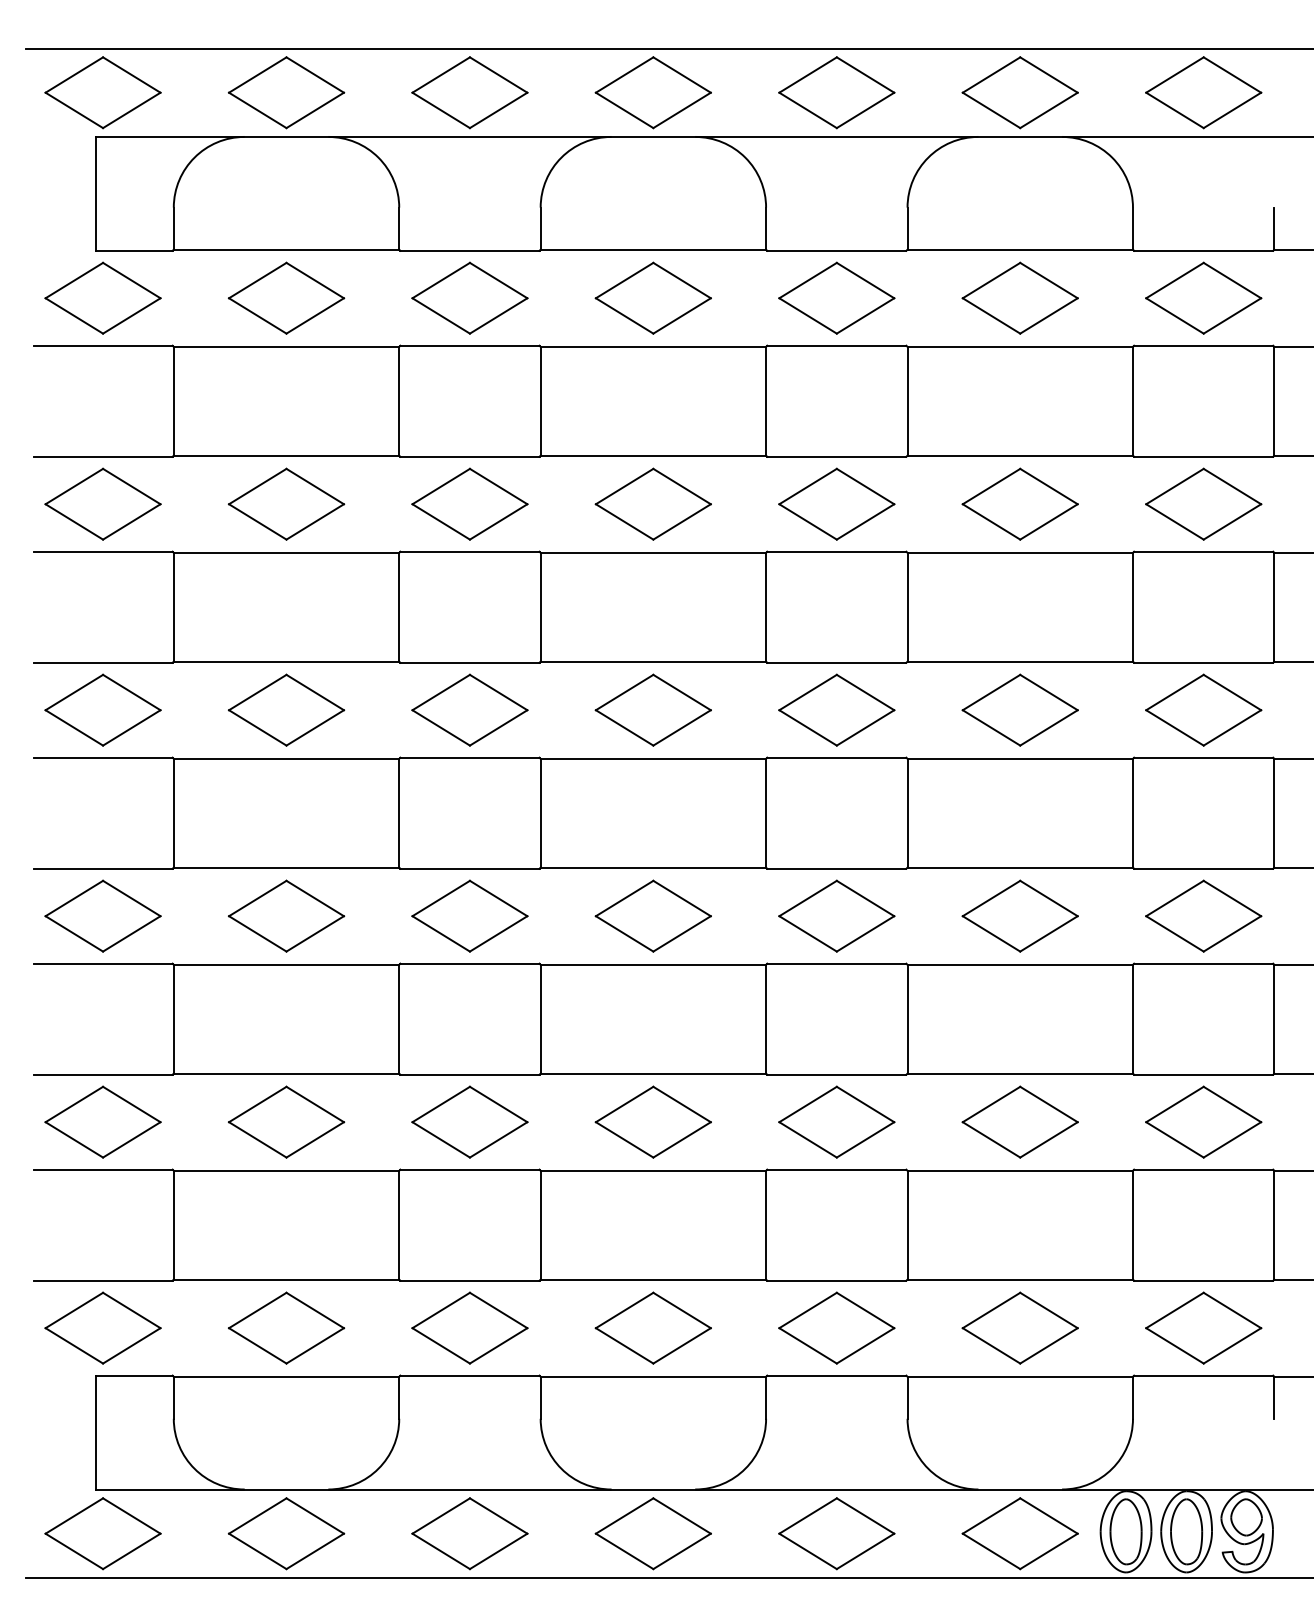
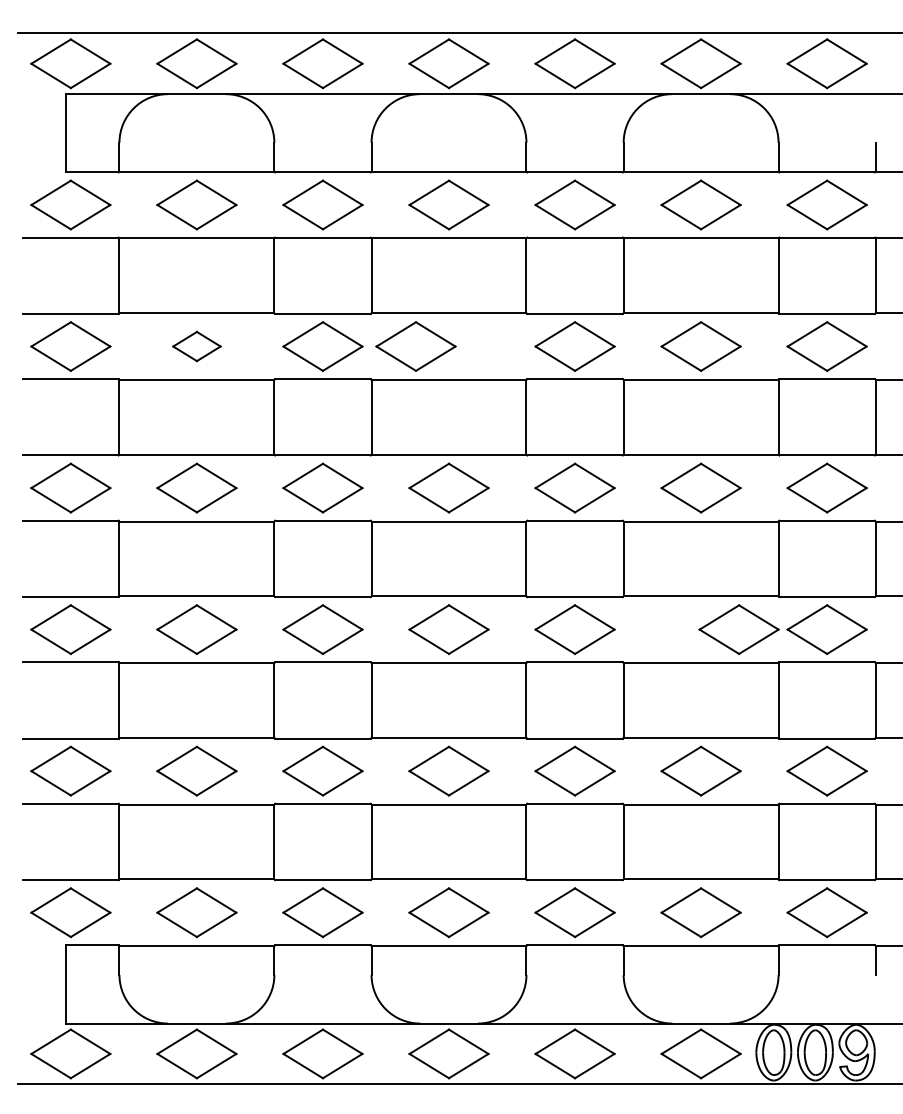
part: (285, 504) -> (196, 346), size x0.6
part: (652, 504) -> (415, 346), moved
part: (1019, 916) -> (738, 629), moved

